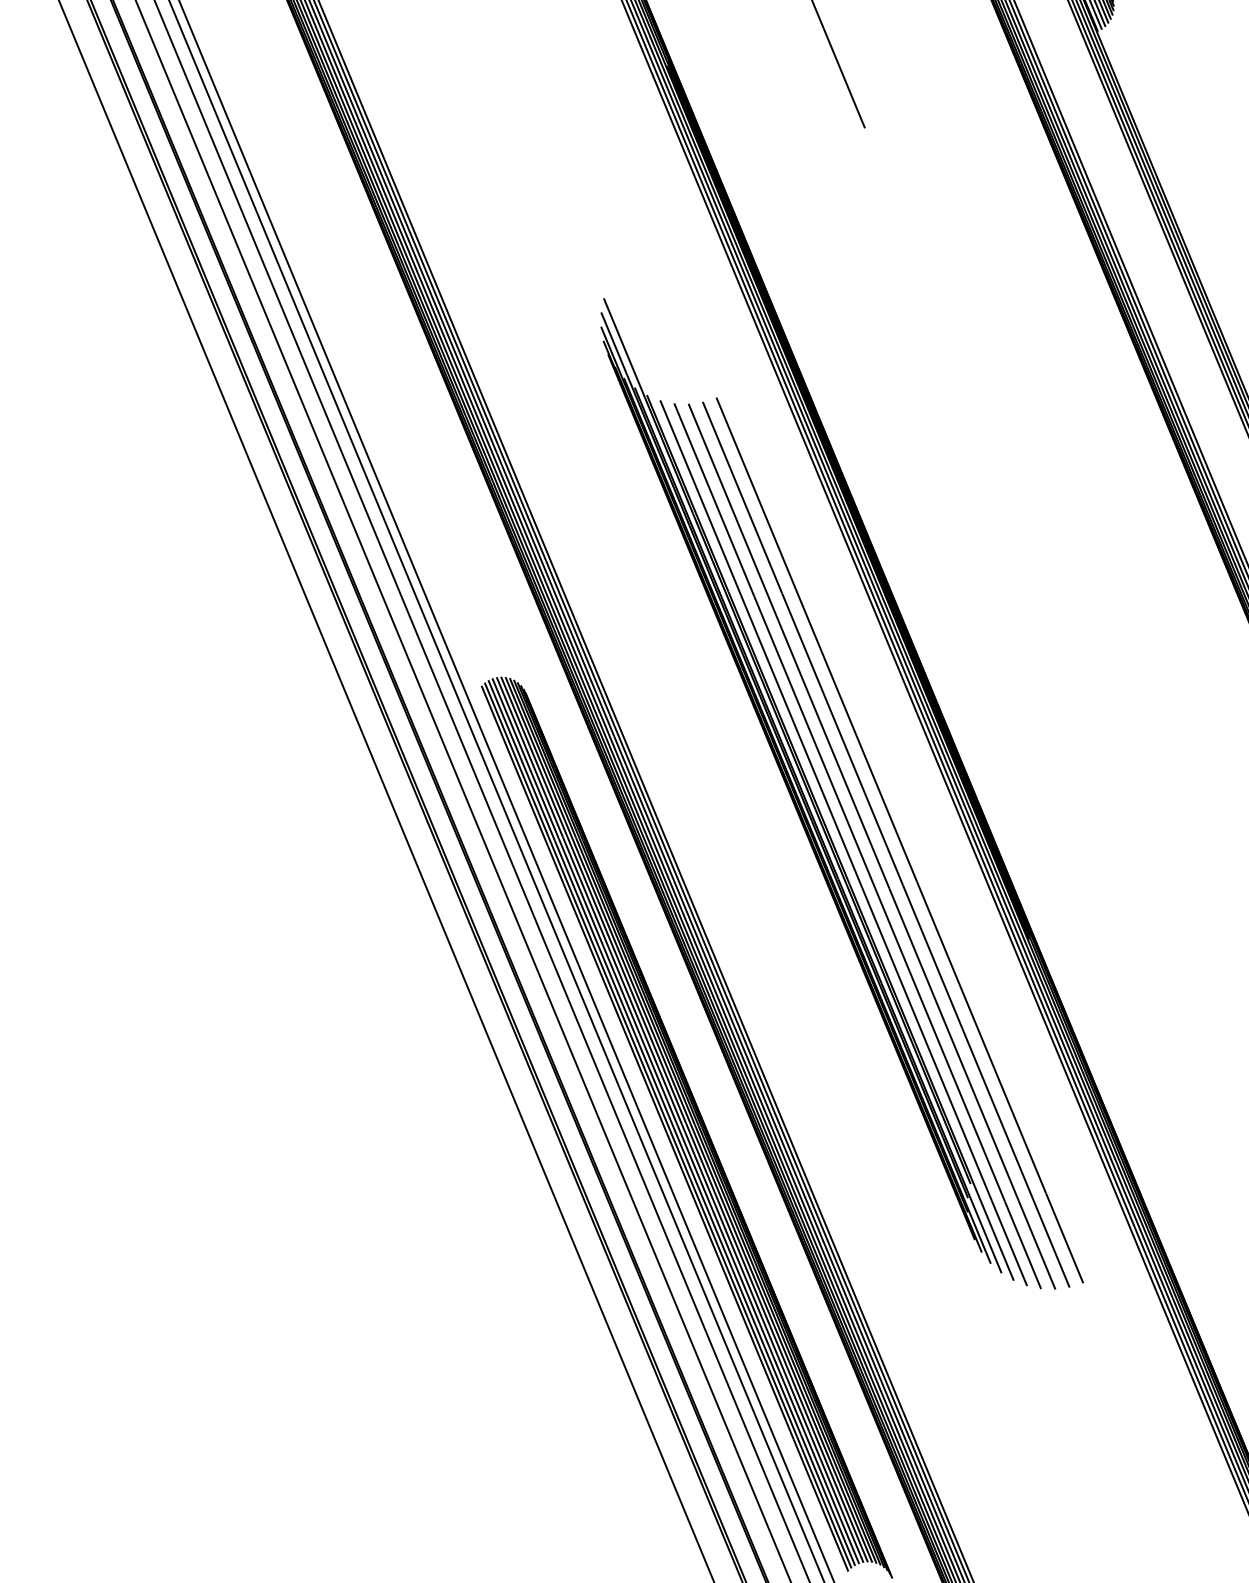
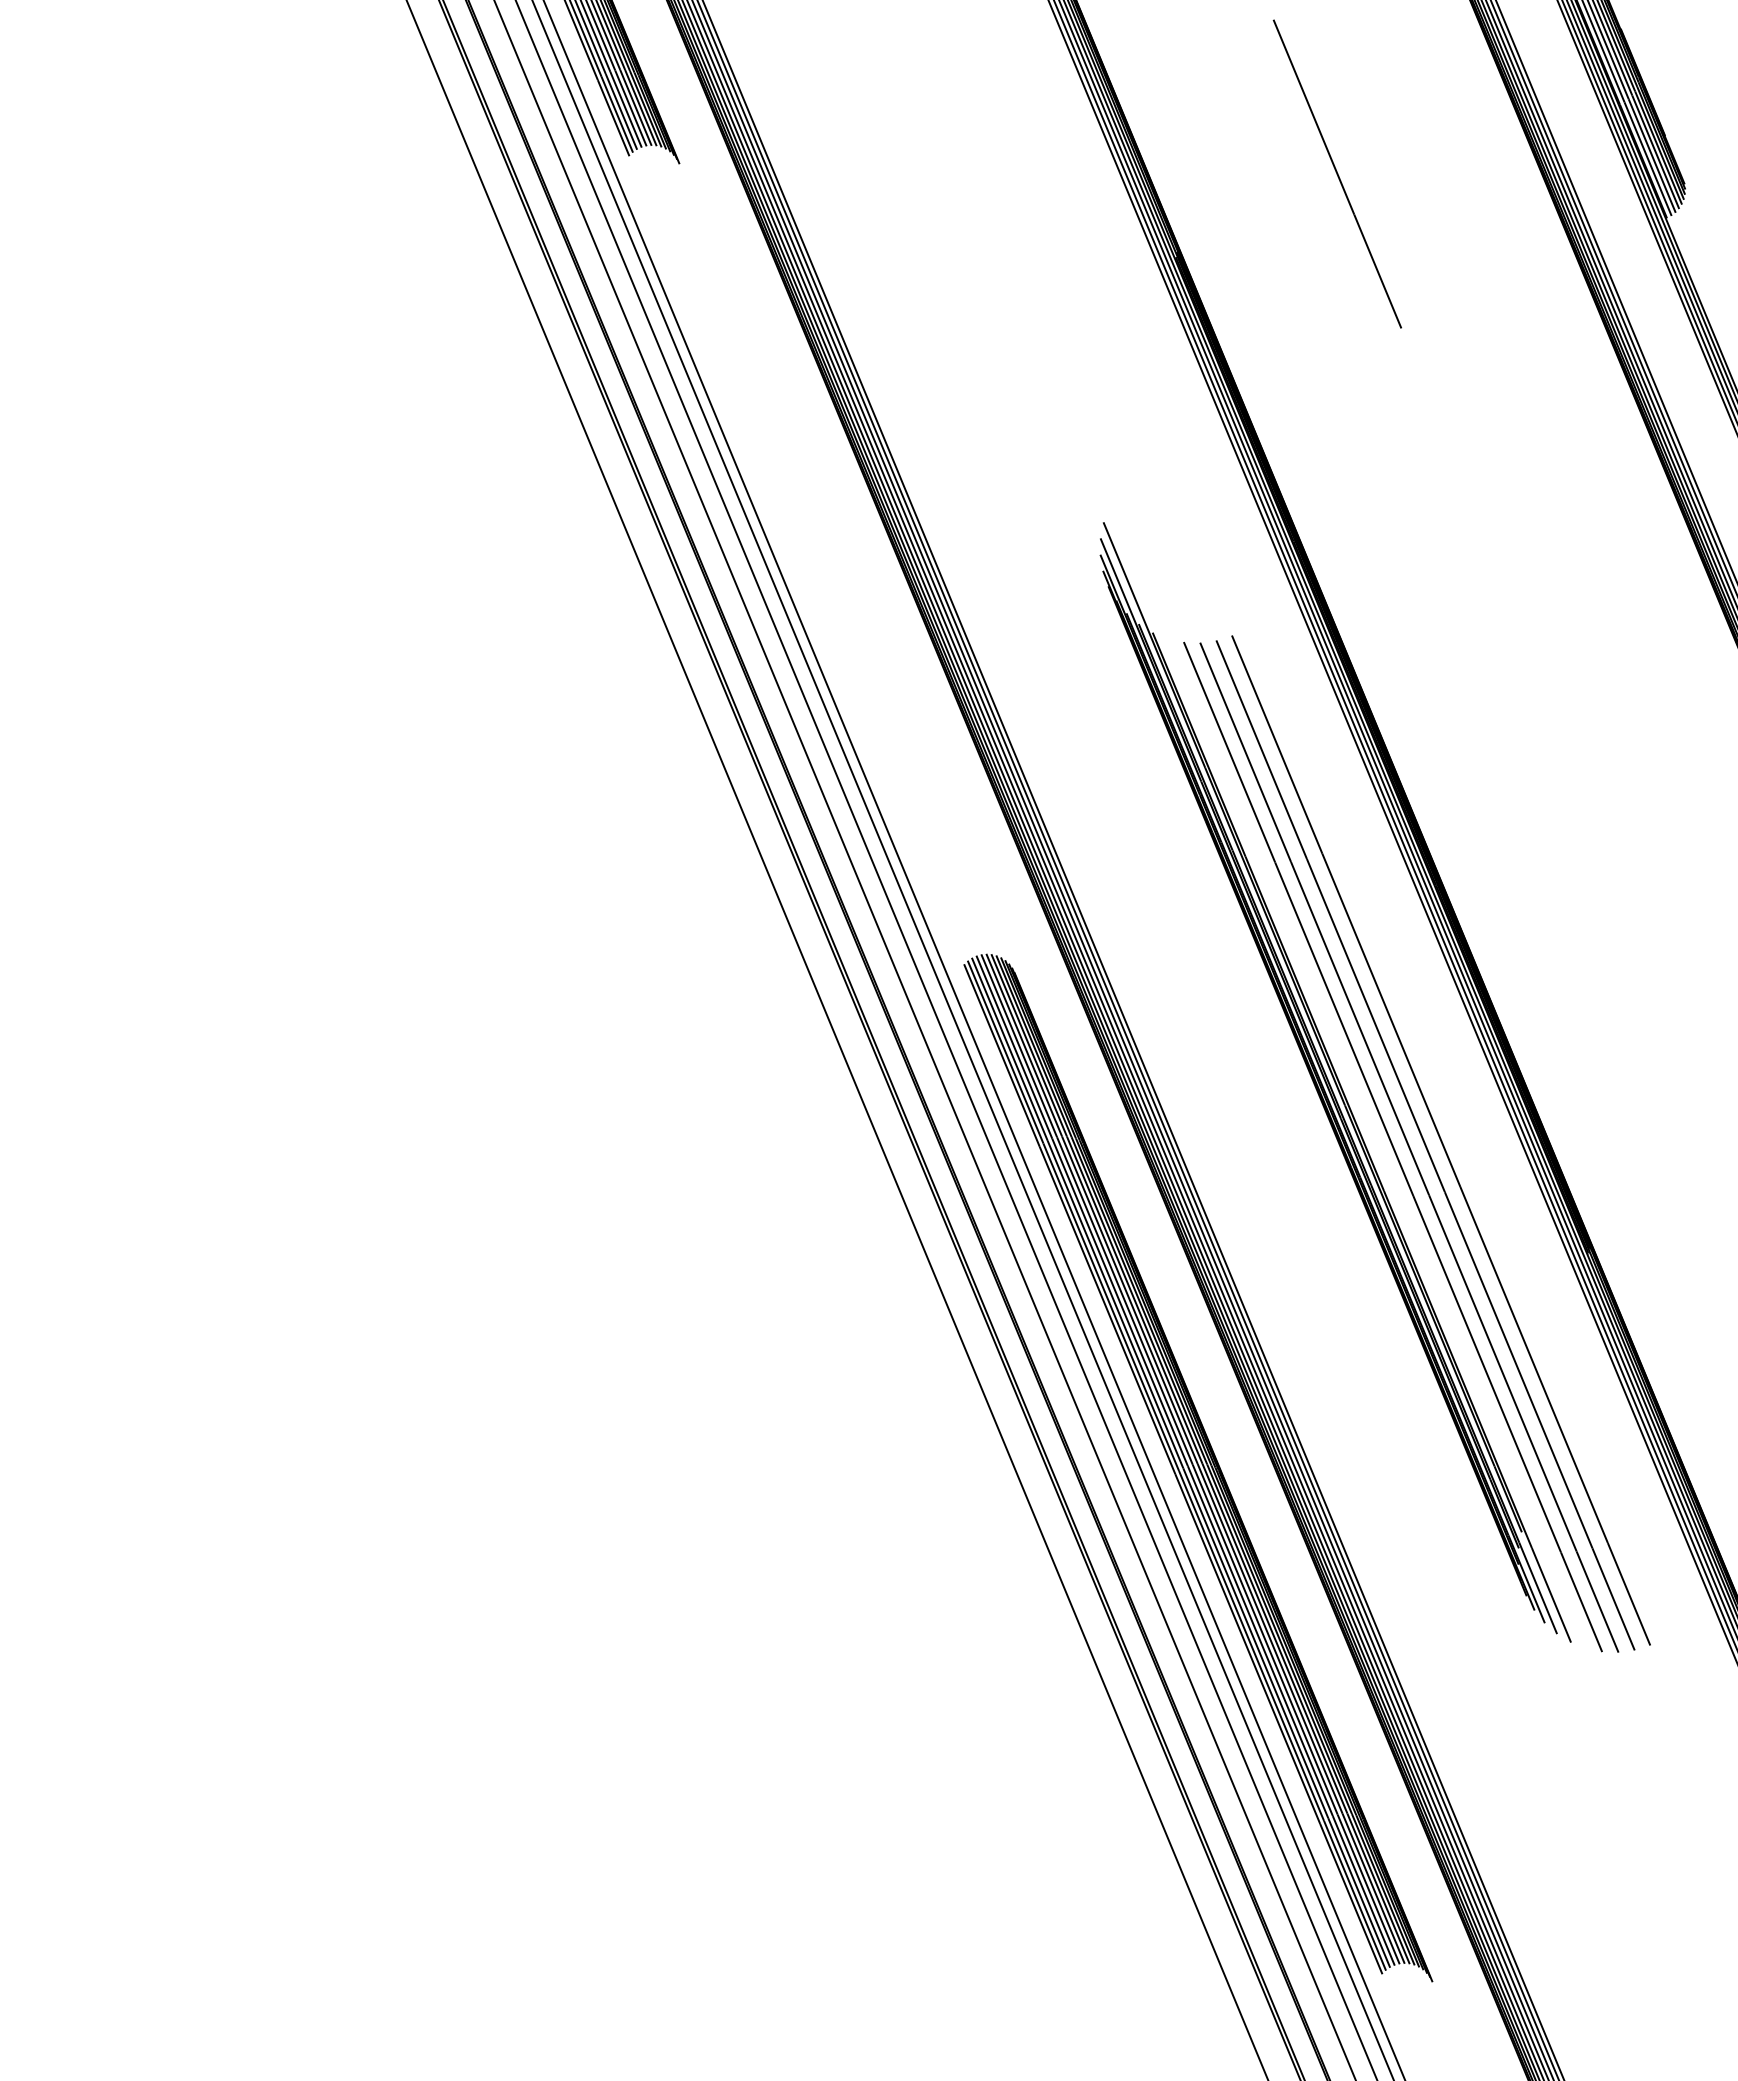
line: (843, 843) -> (1376, 1143), removed

